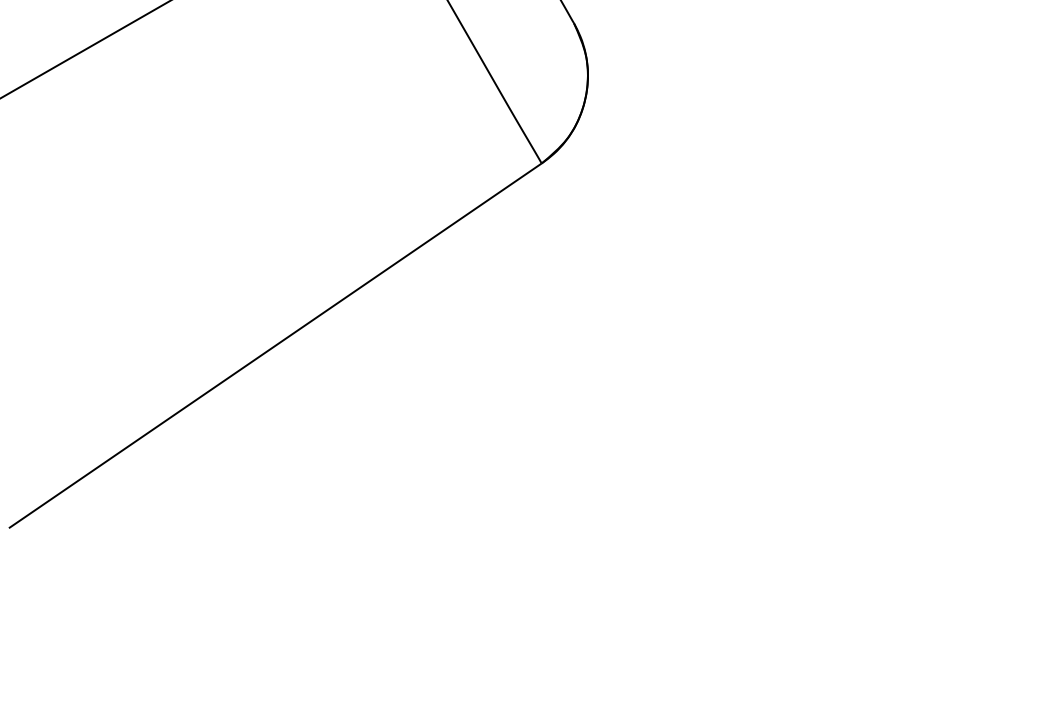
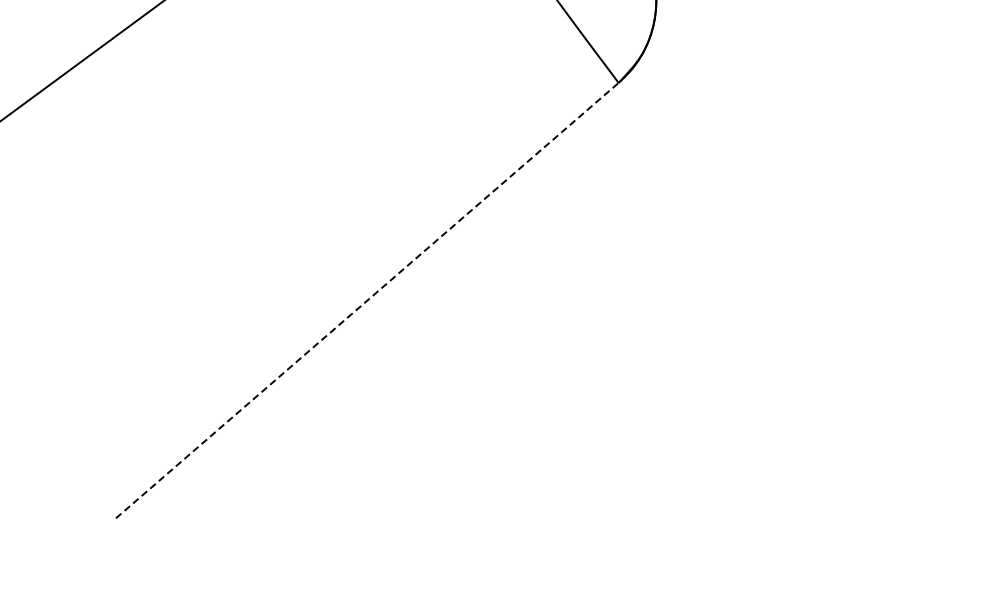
line: (276, 345) -> (368, 300), solid -> dashed

